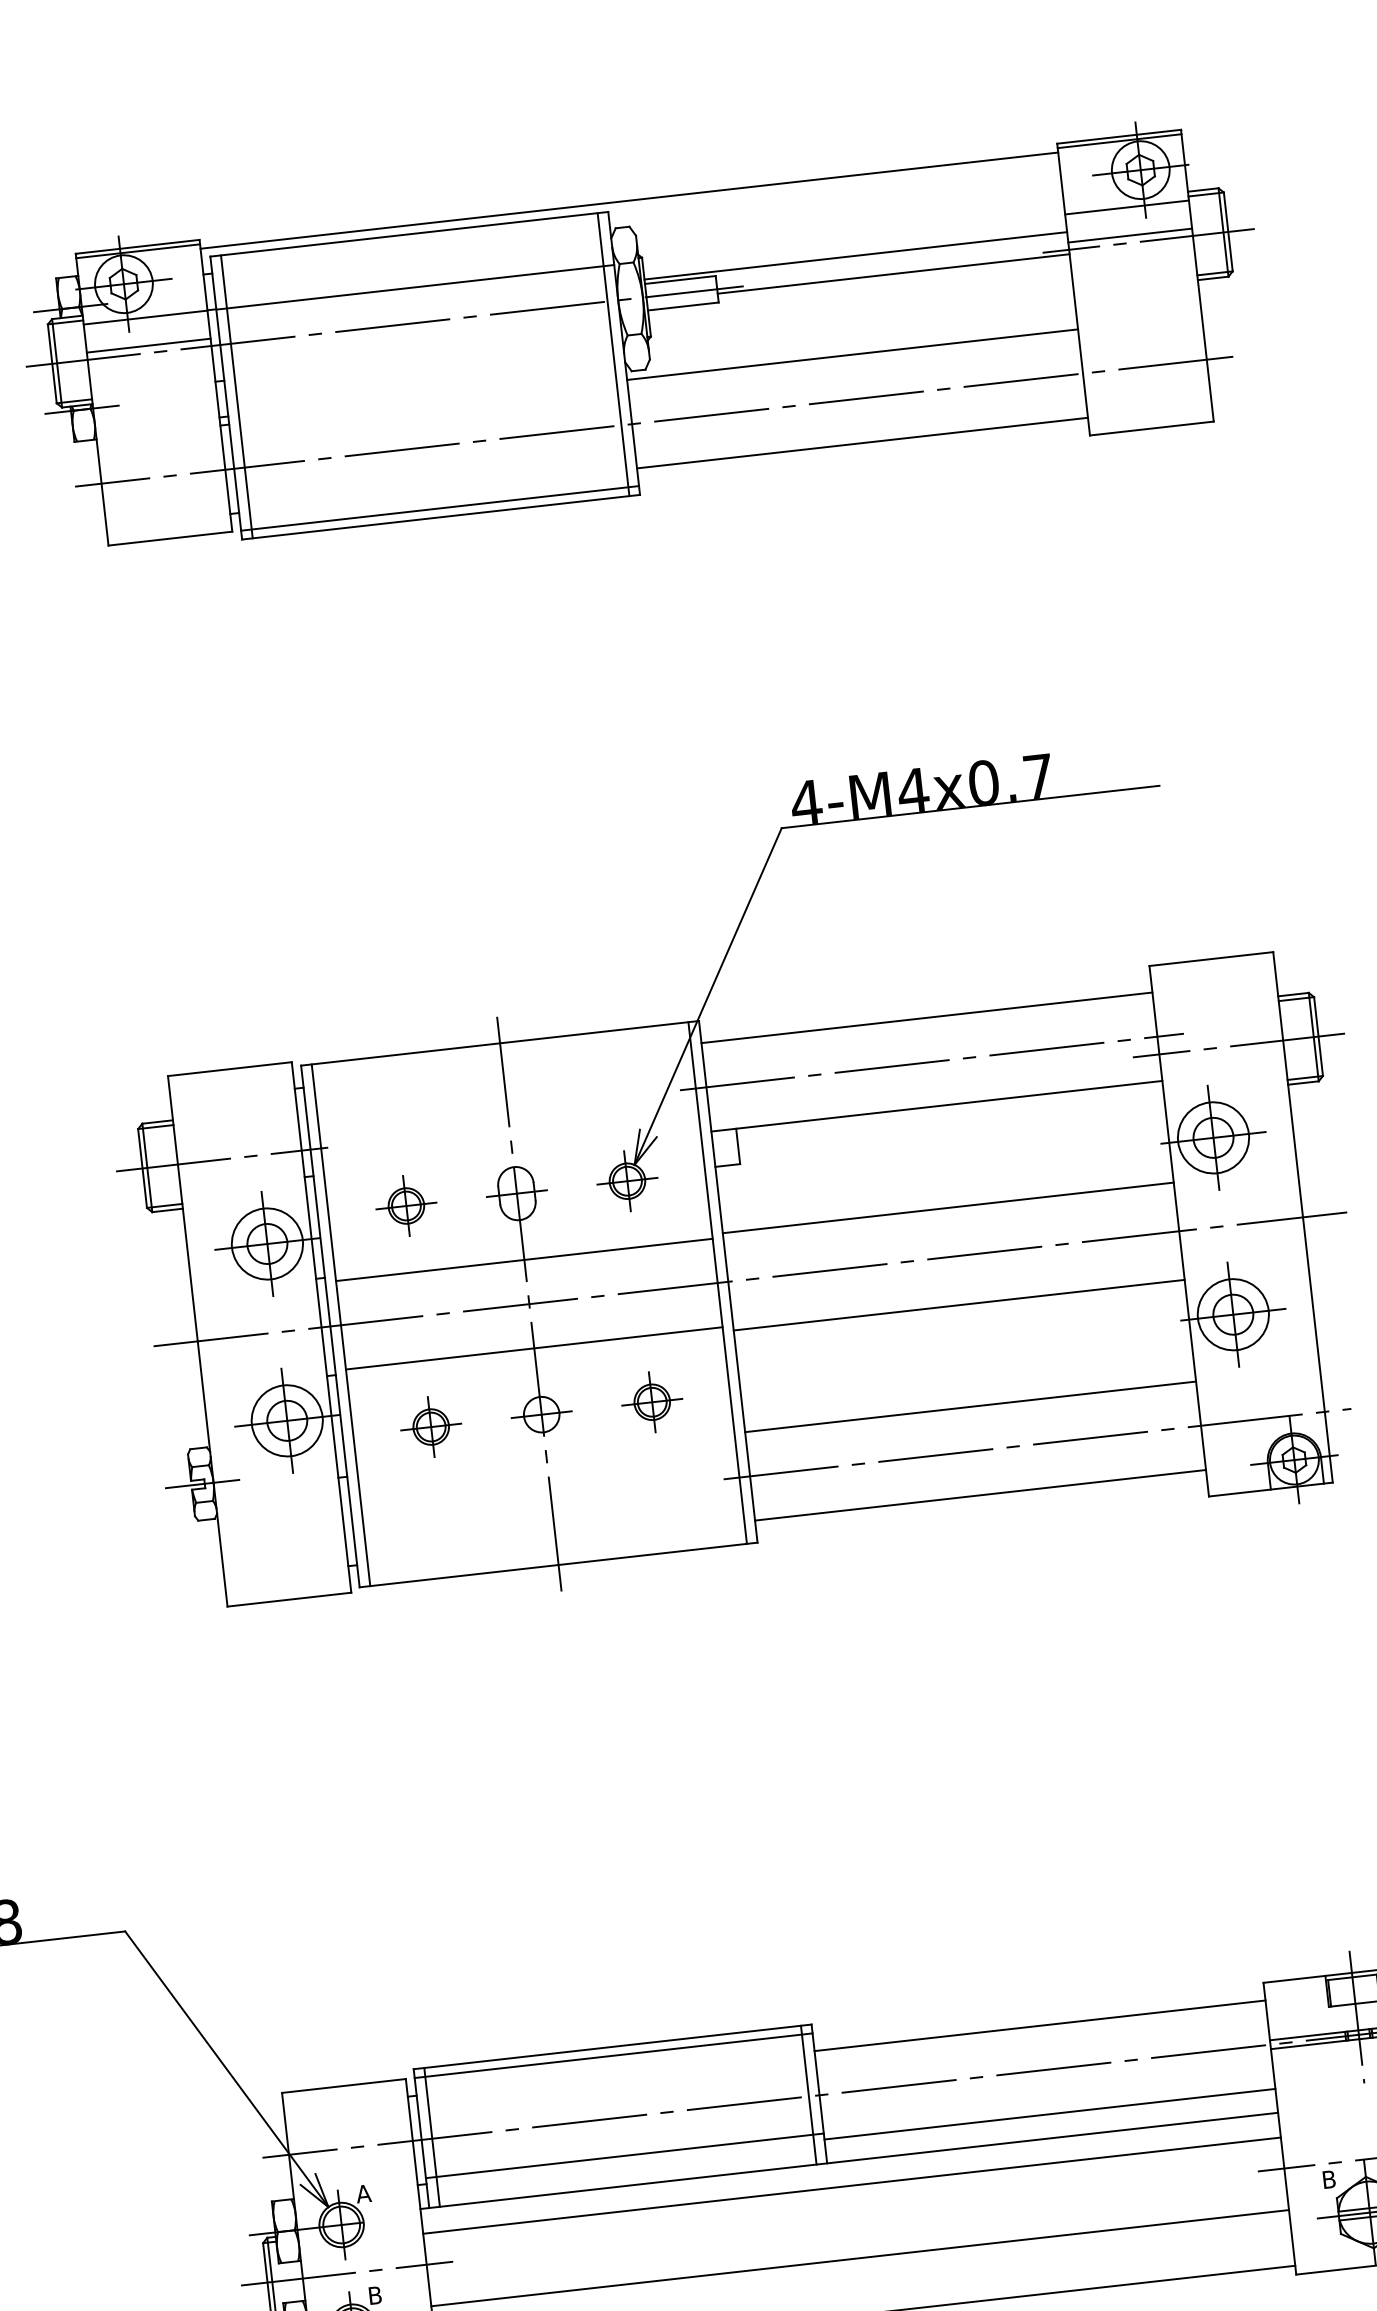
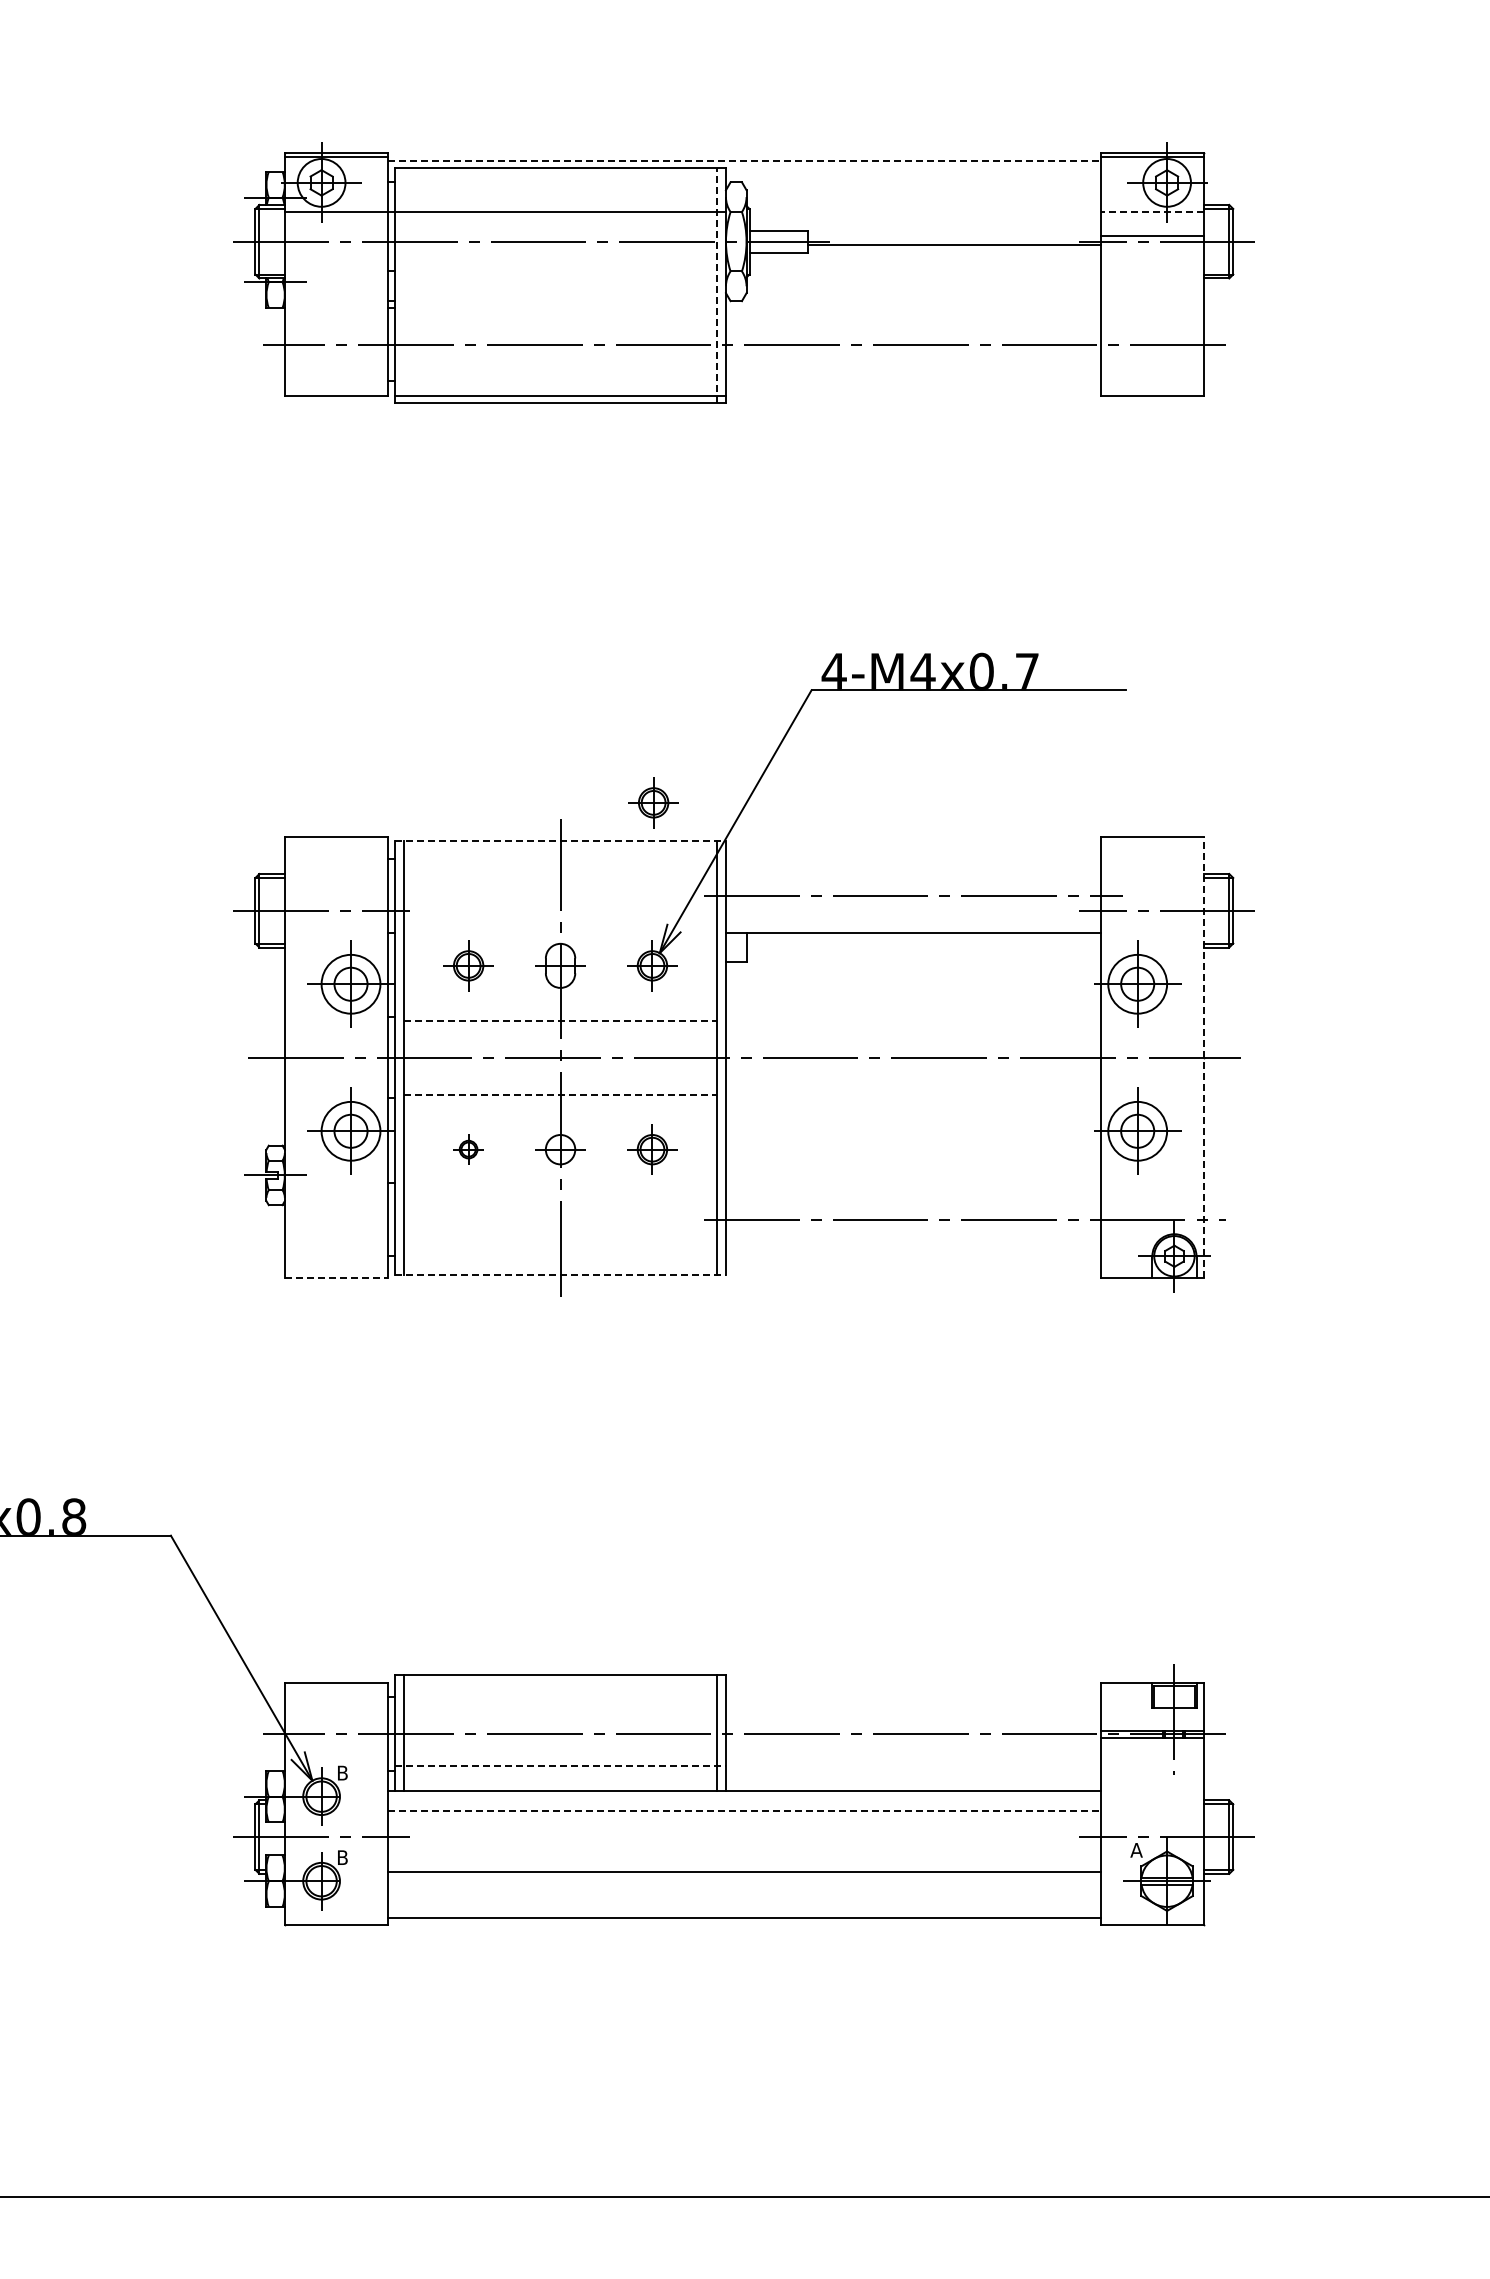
line: (629, 200) -> (744, 160), solid -> dashed
line: (1126, 207) -> (1151, 212), solid -> dashed
line: (855, 256) -> (924, 227), removed
line: (147, 345) -> (335, 235), removed
line: (613, 354) -> (717, 285), solid -> dashed
line: (851, 354) -> (912, 307), removed
line: (236, 396) -> (403, 285), removed
line: (861, 443) -> (912, 381), removed
part: (606, 984) -> (653, 802), added
line: (925, 1018) -> (912, 859), removed
line: (501, 1042) -> (561, 840), solid -> dashed
line: (947, 1208) -> (912, 1017), removed
line: (1302, 1217) -> (1203, 1057), solid -> dashed
line: (524, 1260) -> (560, 1021), solid -> dashed
line: (958, 1305) -> (912, 1098), removed
line: (534, 1348) -> (560, 1094), solid -> dashed
line: (969, 1406) -> (912, 1182), removed
part: (431, 1426) -> (468, 1149), size x0.6
line: (979, 1495) -> (912, 1256), removed
line: (559, 1564) -> (561, 1274), solid -> dashed
line: (289, 1599) -> (336, 1278), solid -> dashed
line: (1038, 2026) -> (912, 1697), removed
line: (613, 2055) -> (560, 1682), removed
line: (1048, 2113) -> (912, 1770), removed
line: (625, 2155) -> (561, 1765), solid -> dashed
text: (1328, 2179) -> (1136, 1850), B -> A
line: (852, 2185) -> (744, 1811), solid -> dashed
text: (363, 2193) -> (342, 1772), A -> B

